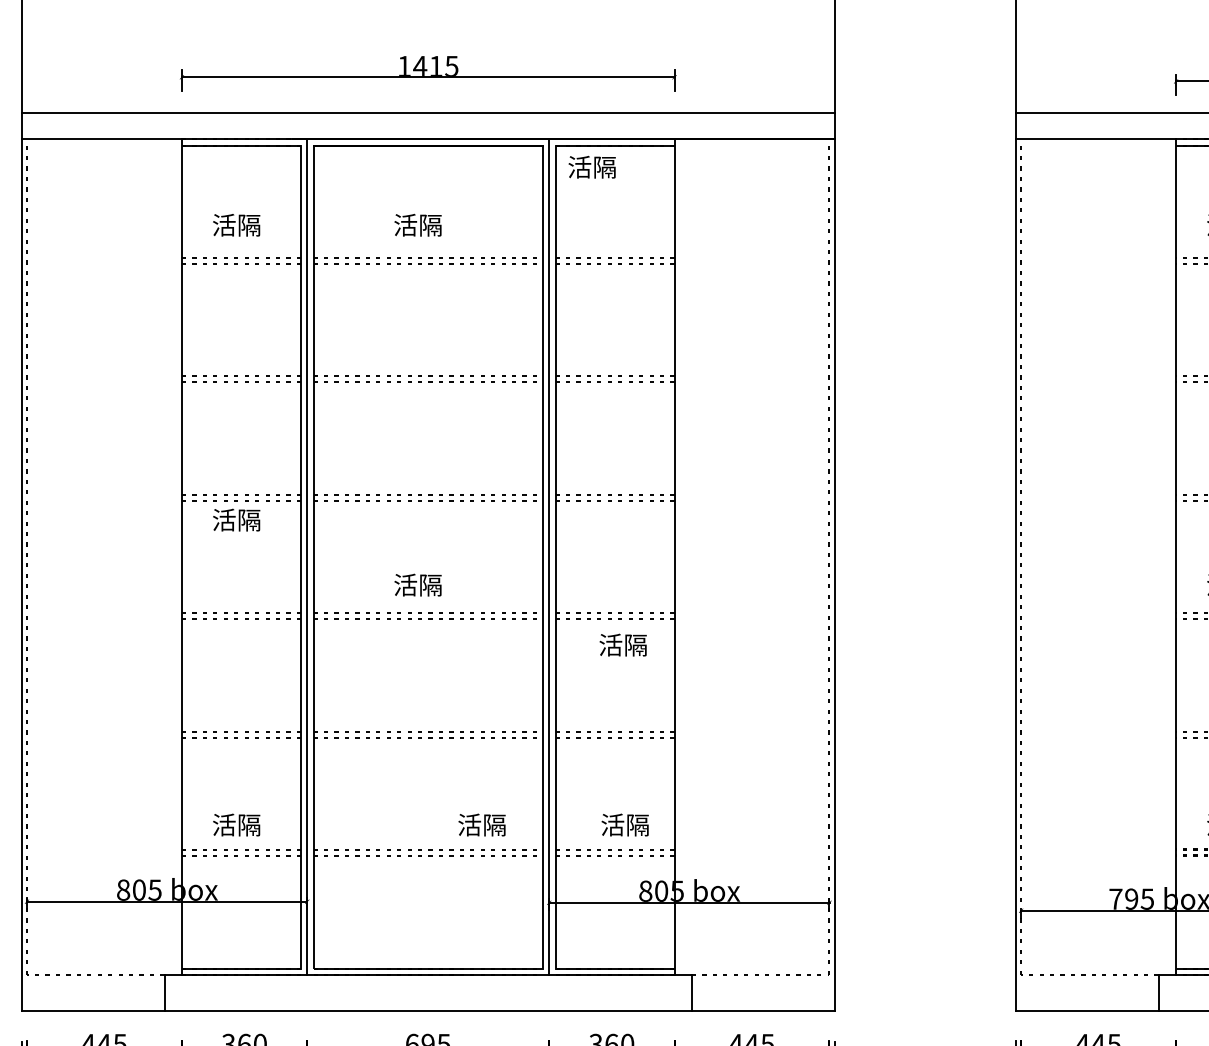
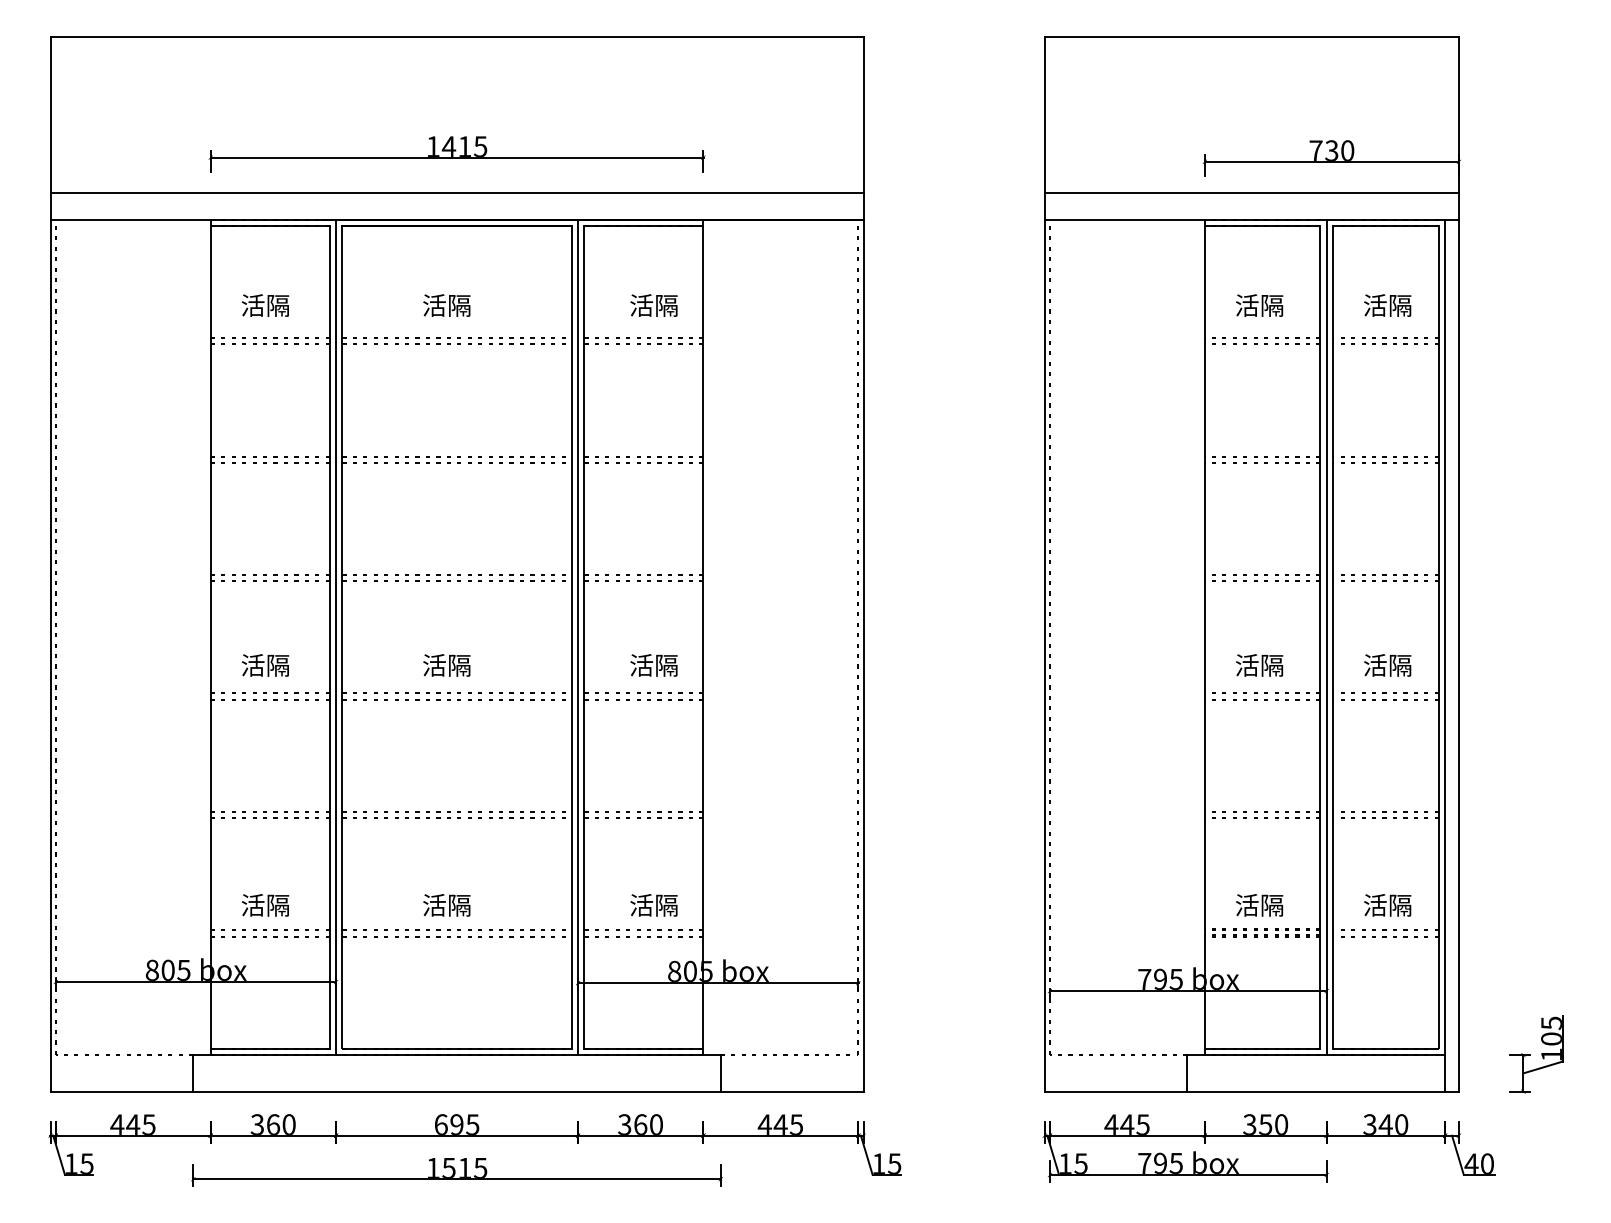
text: (591, 167) -> (653, 305), moved
text: (236, 520) -> (265, 665), moved
text: (622, 645) -> (653, 665), moved
text: (481, 825) -> (446, 905), moved

